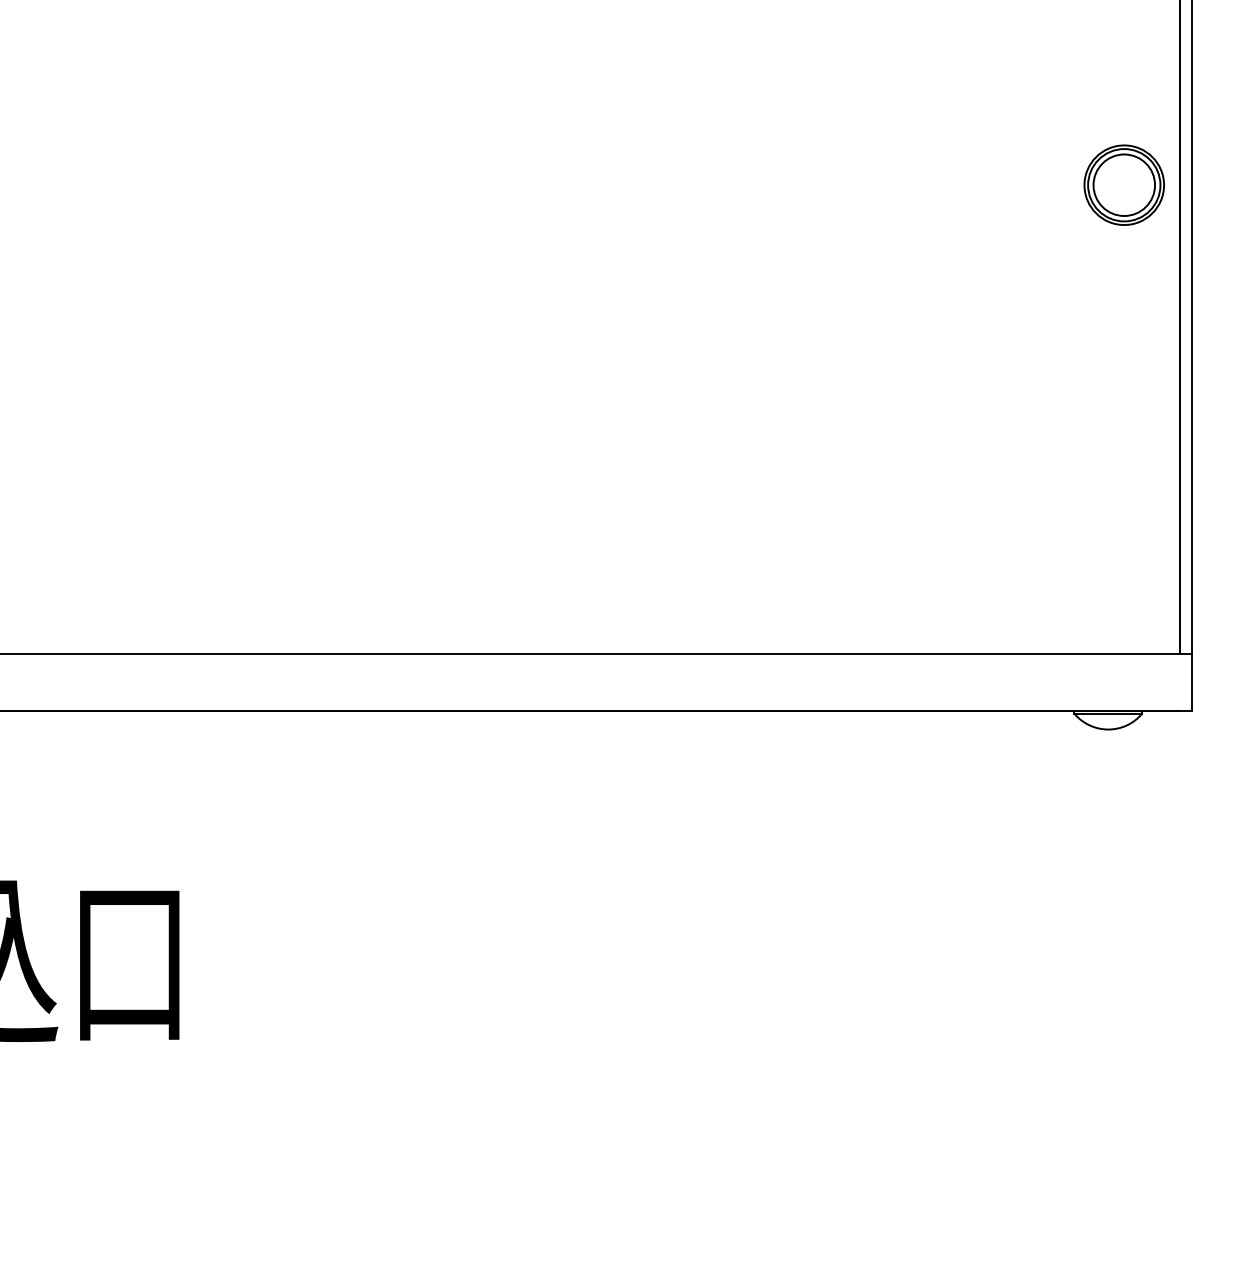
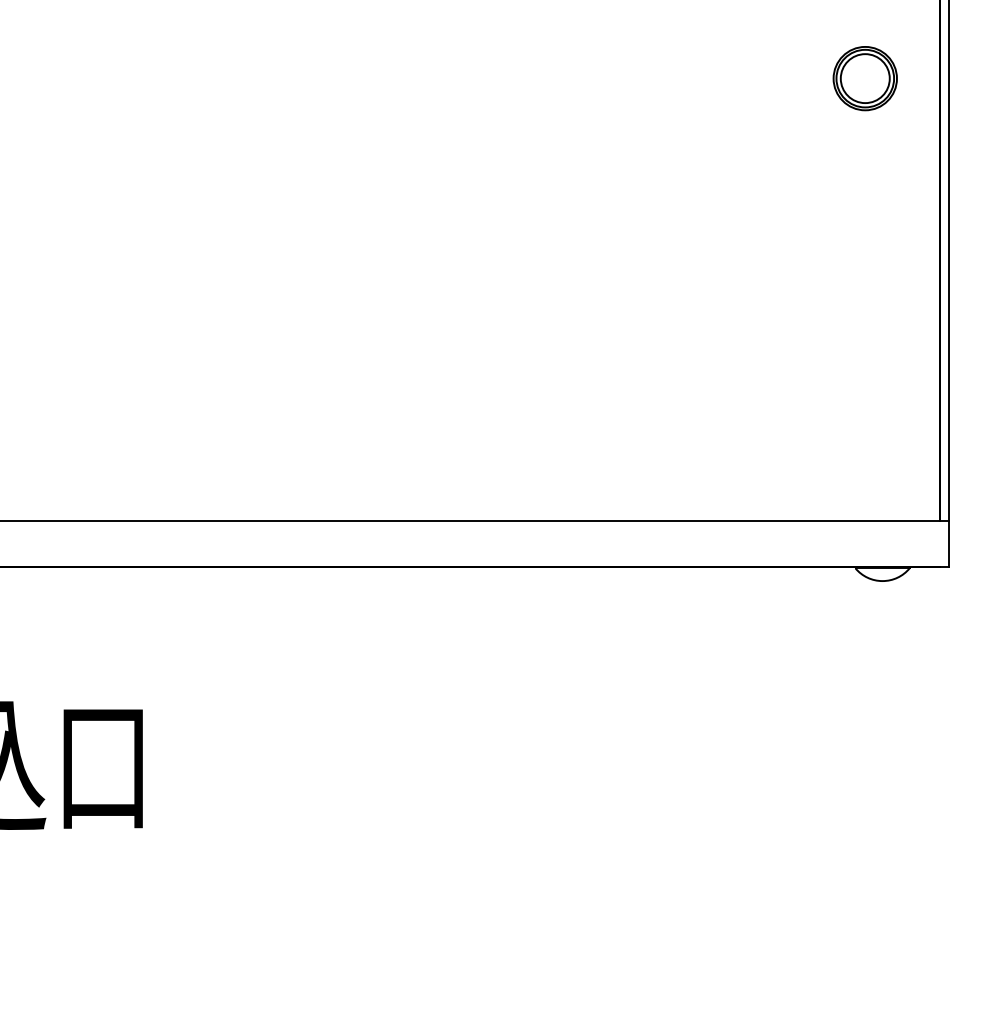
part: (1123, 185) -> (864, 78), moved

